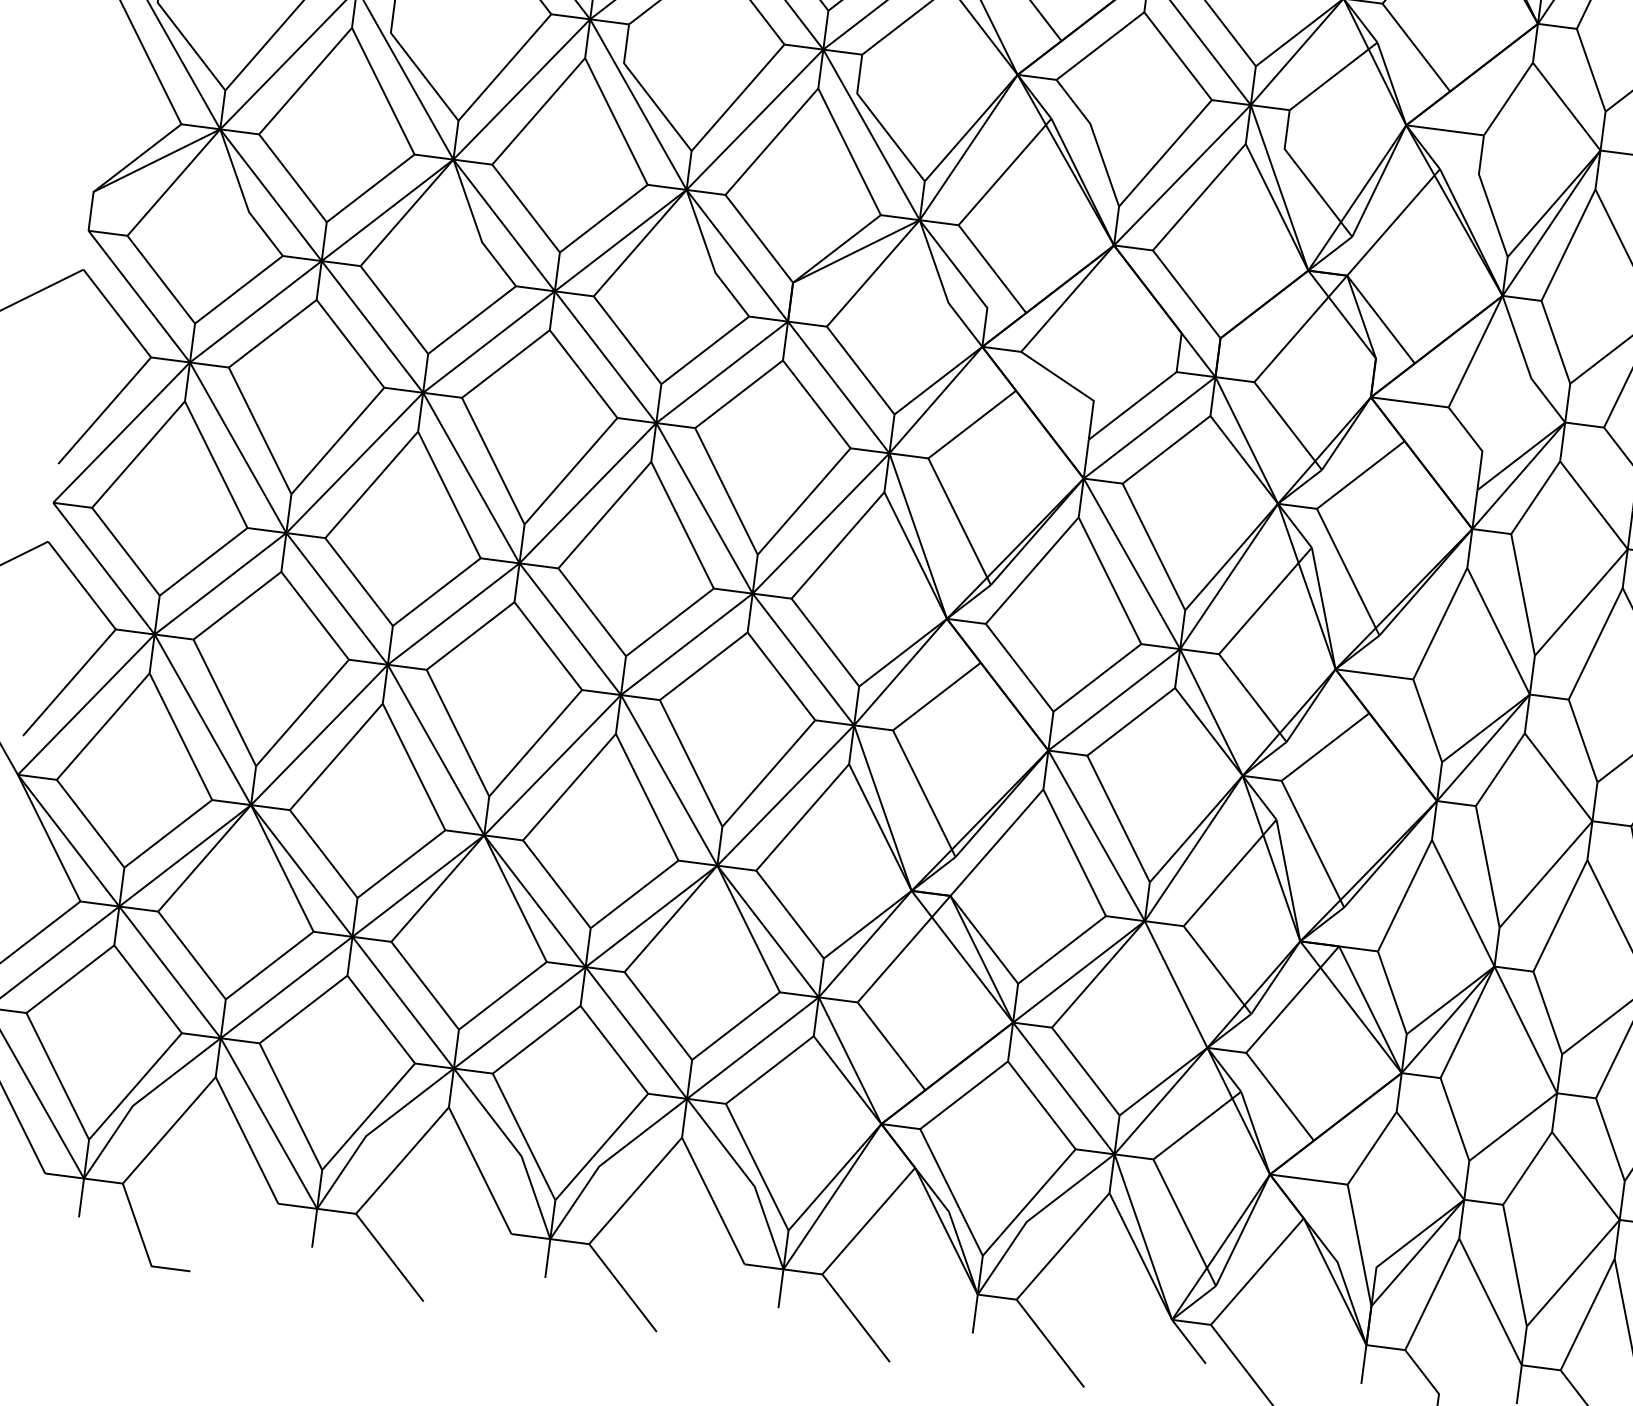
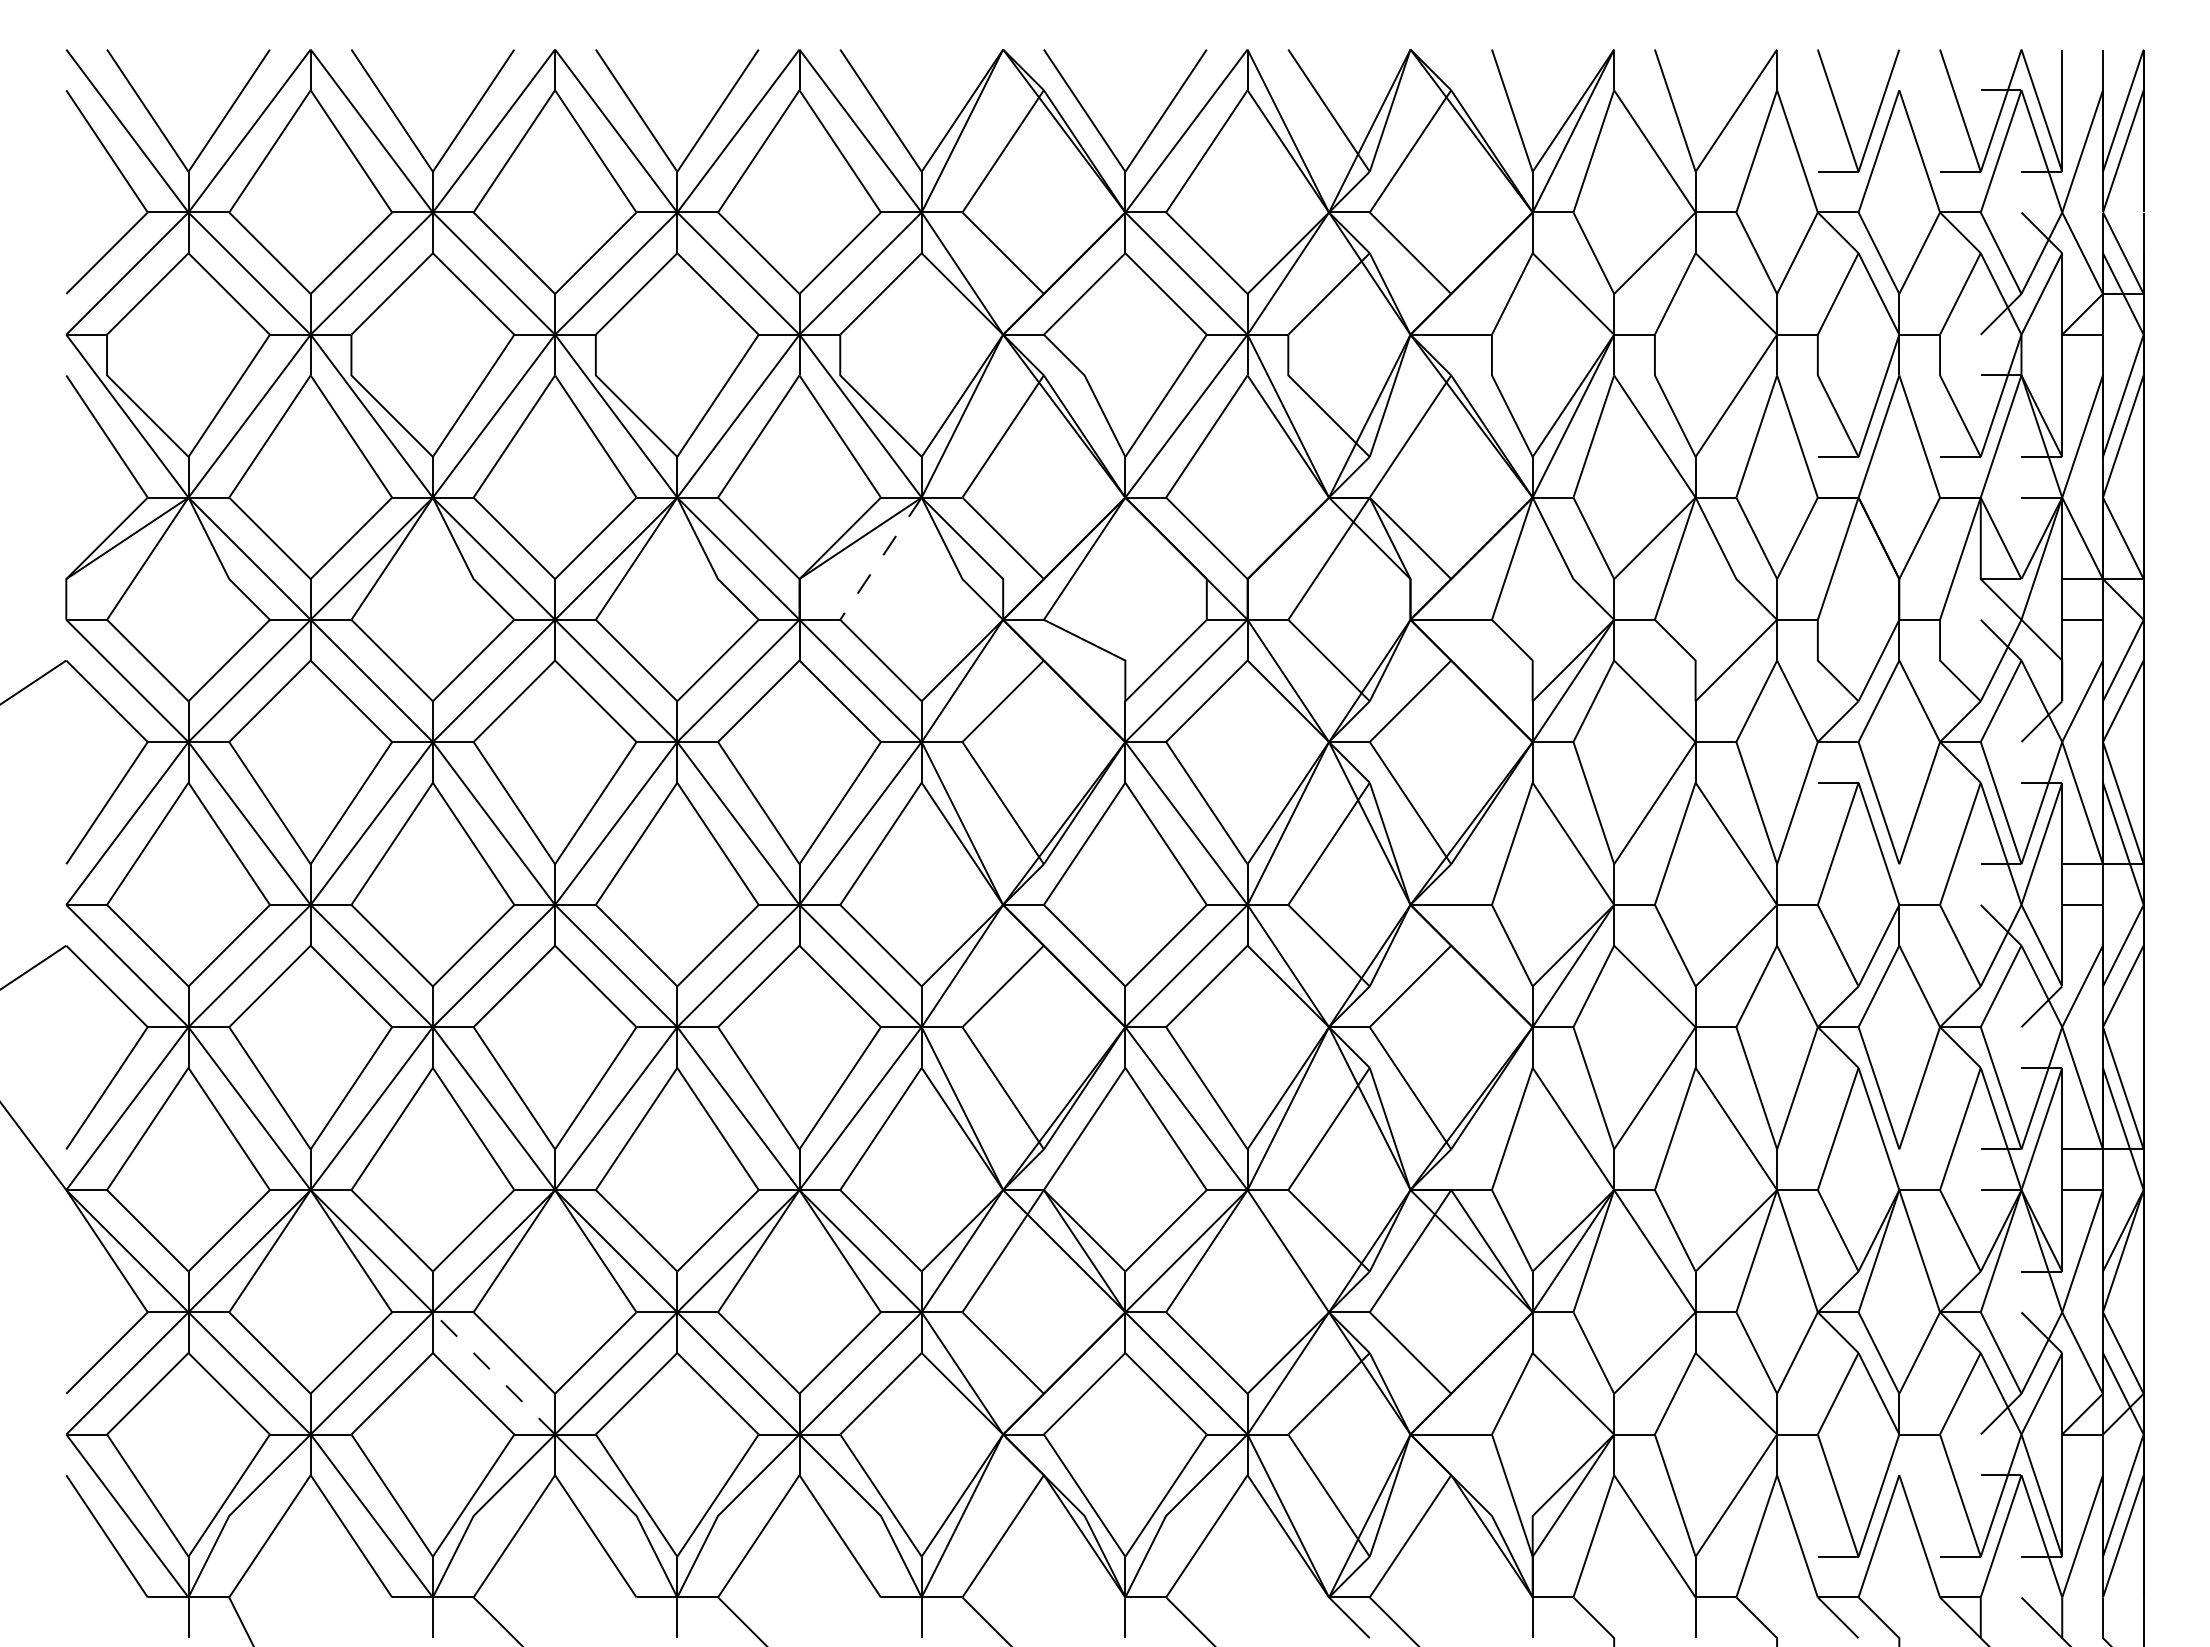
line: (872, 274) -> (880, 559), solid -> dashed
line: (402, 1002) -> (493, 1373), solid -> dashed

